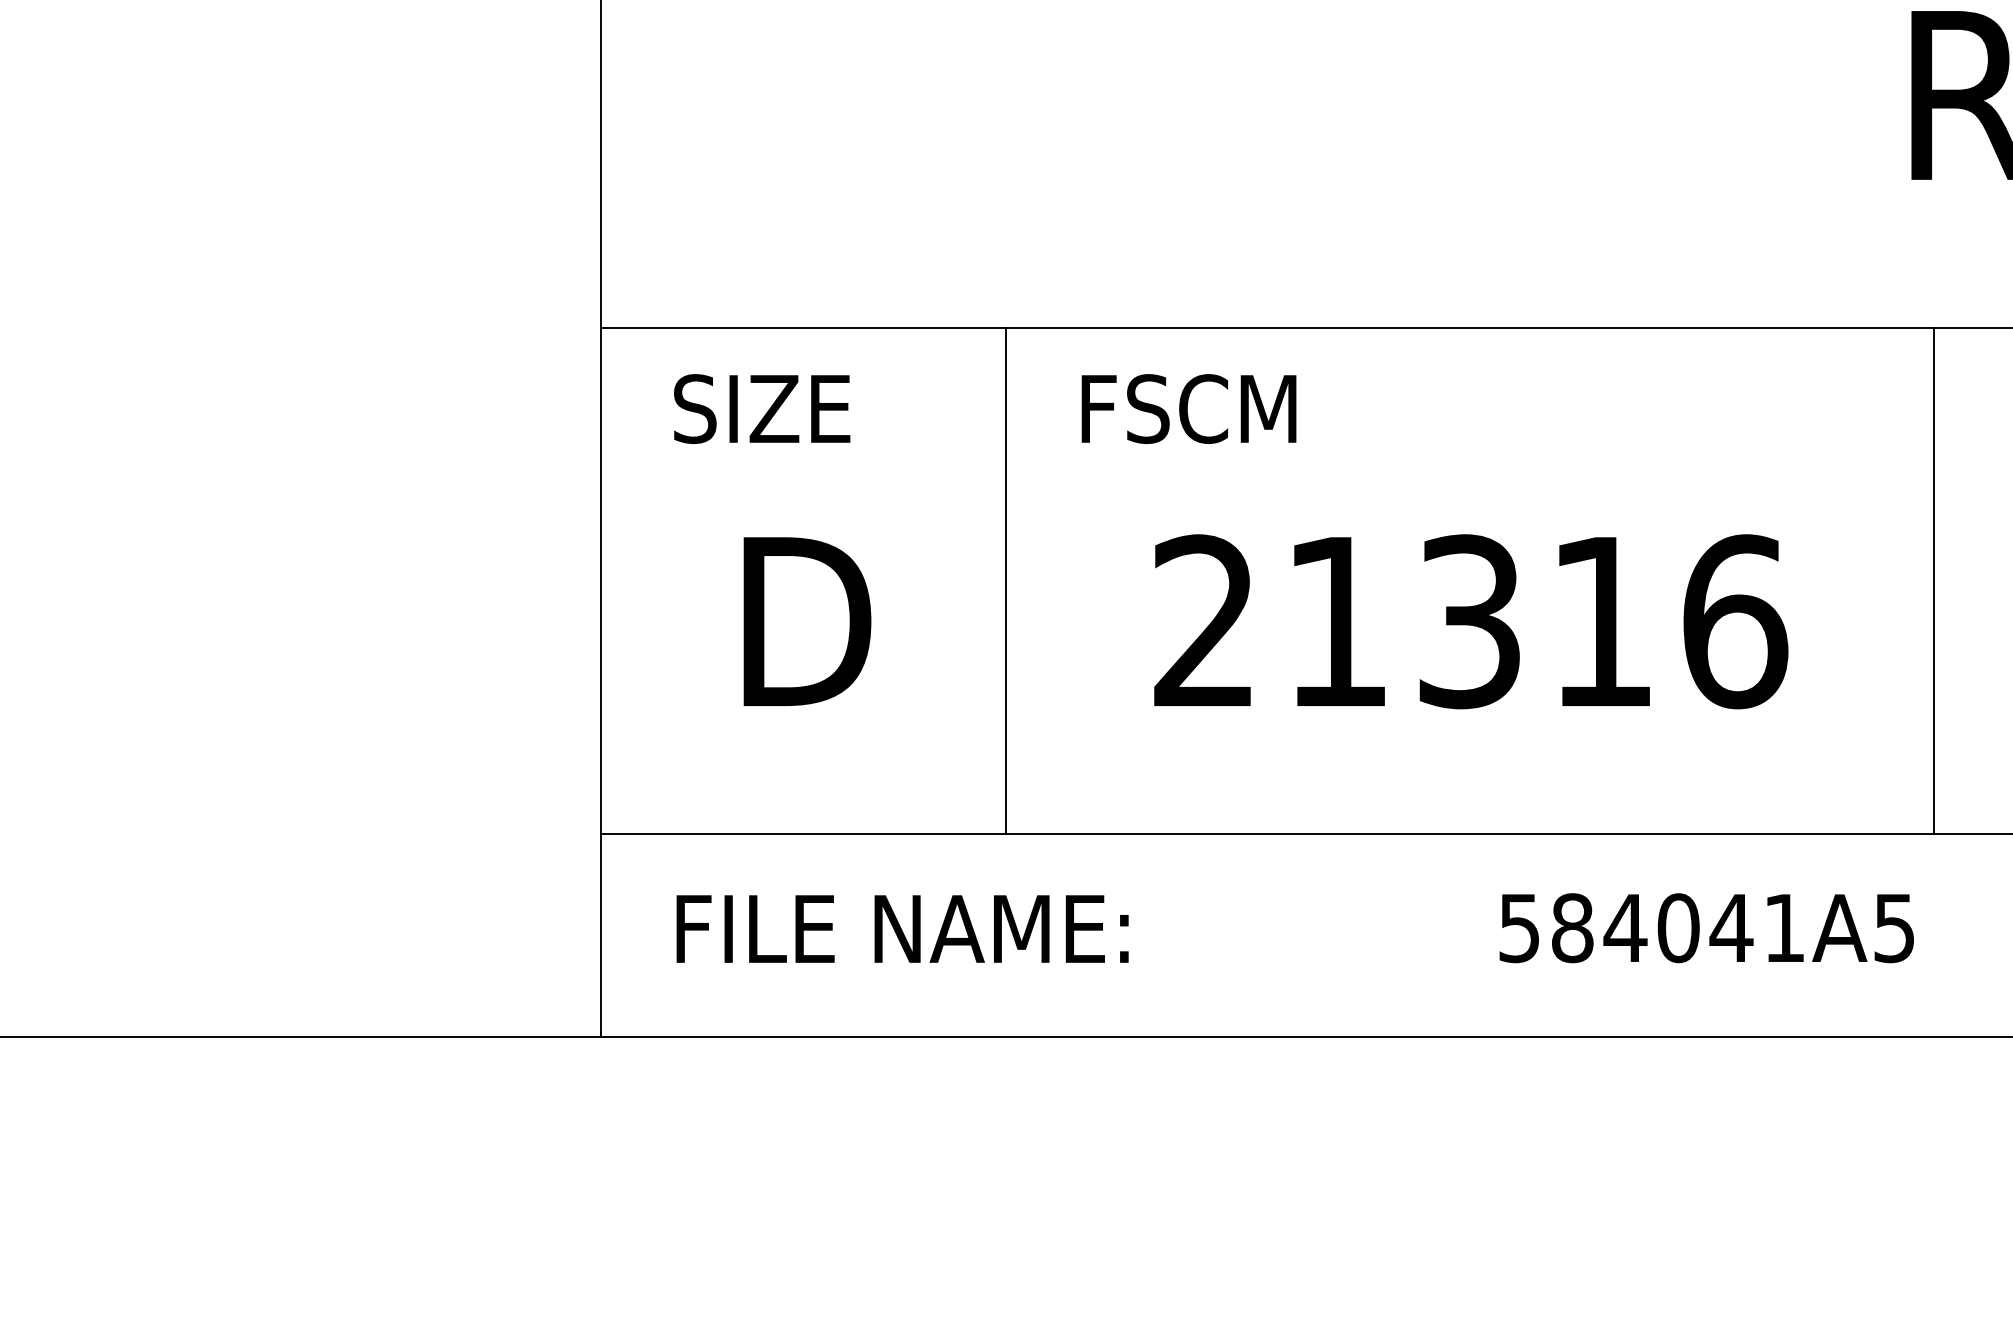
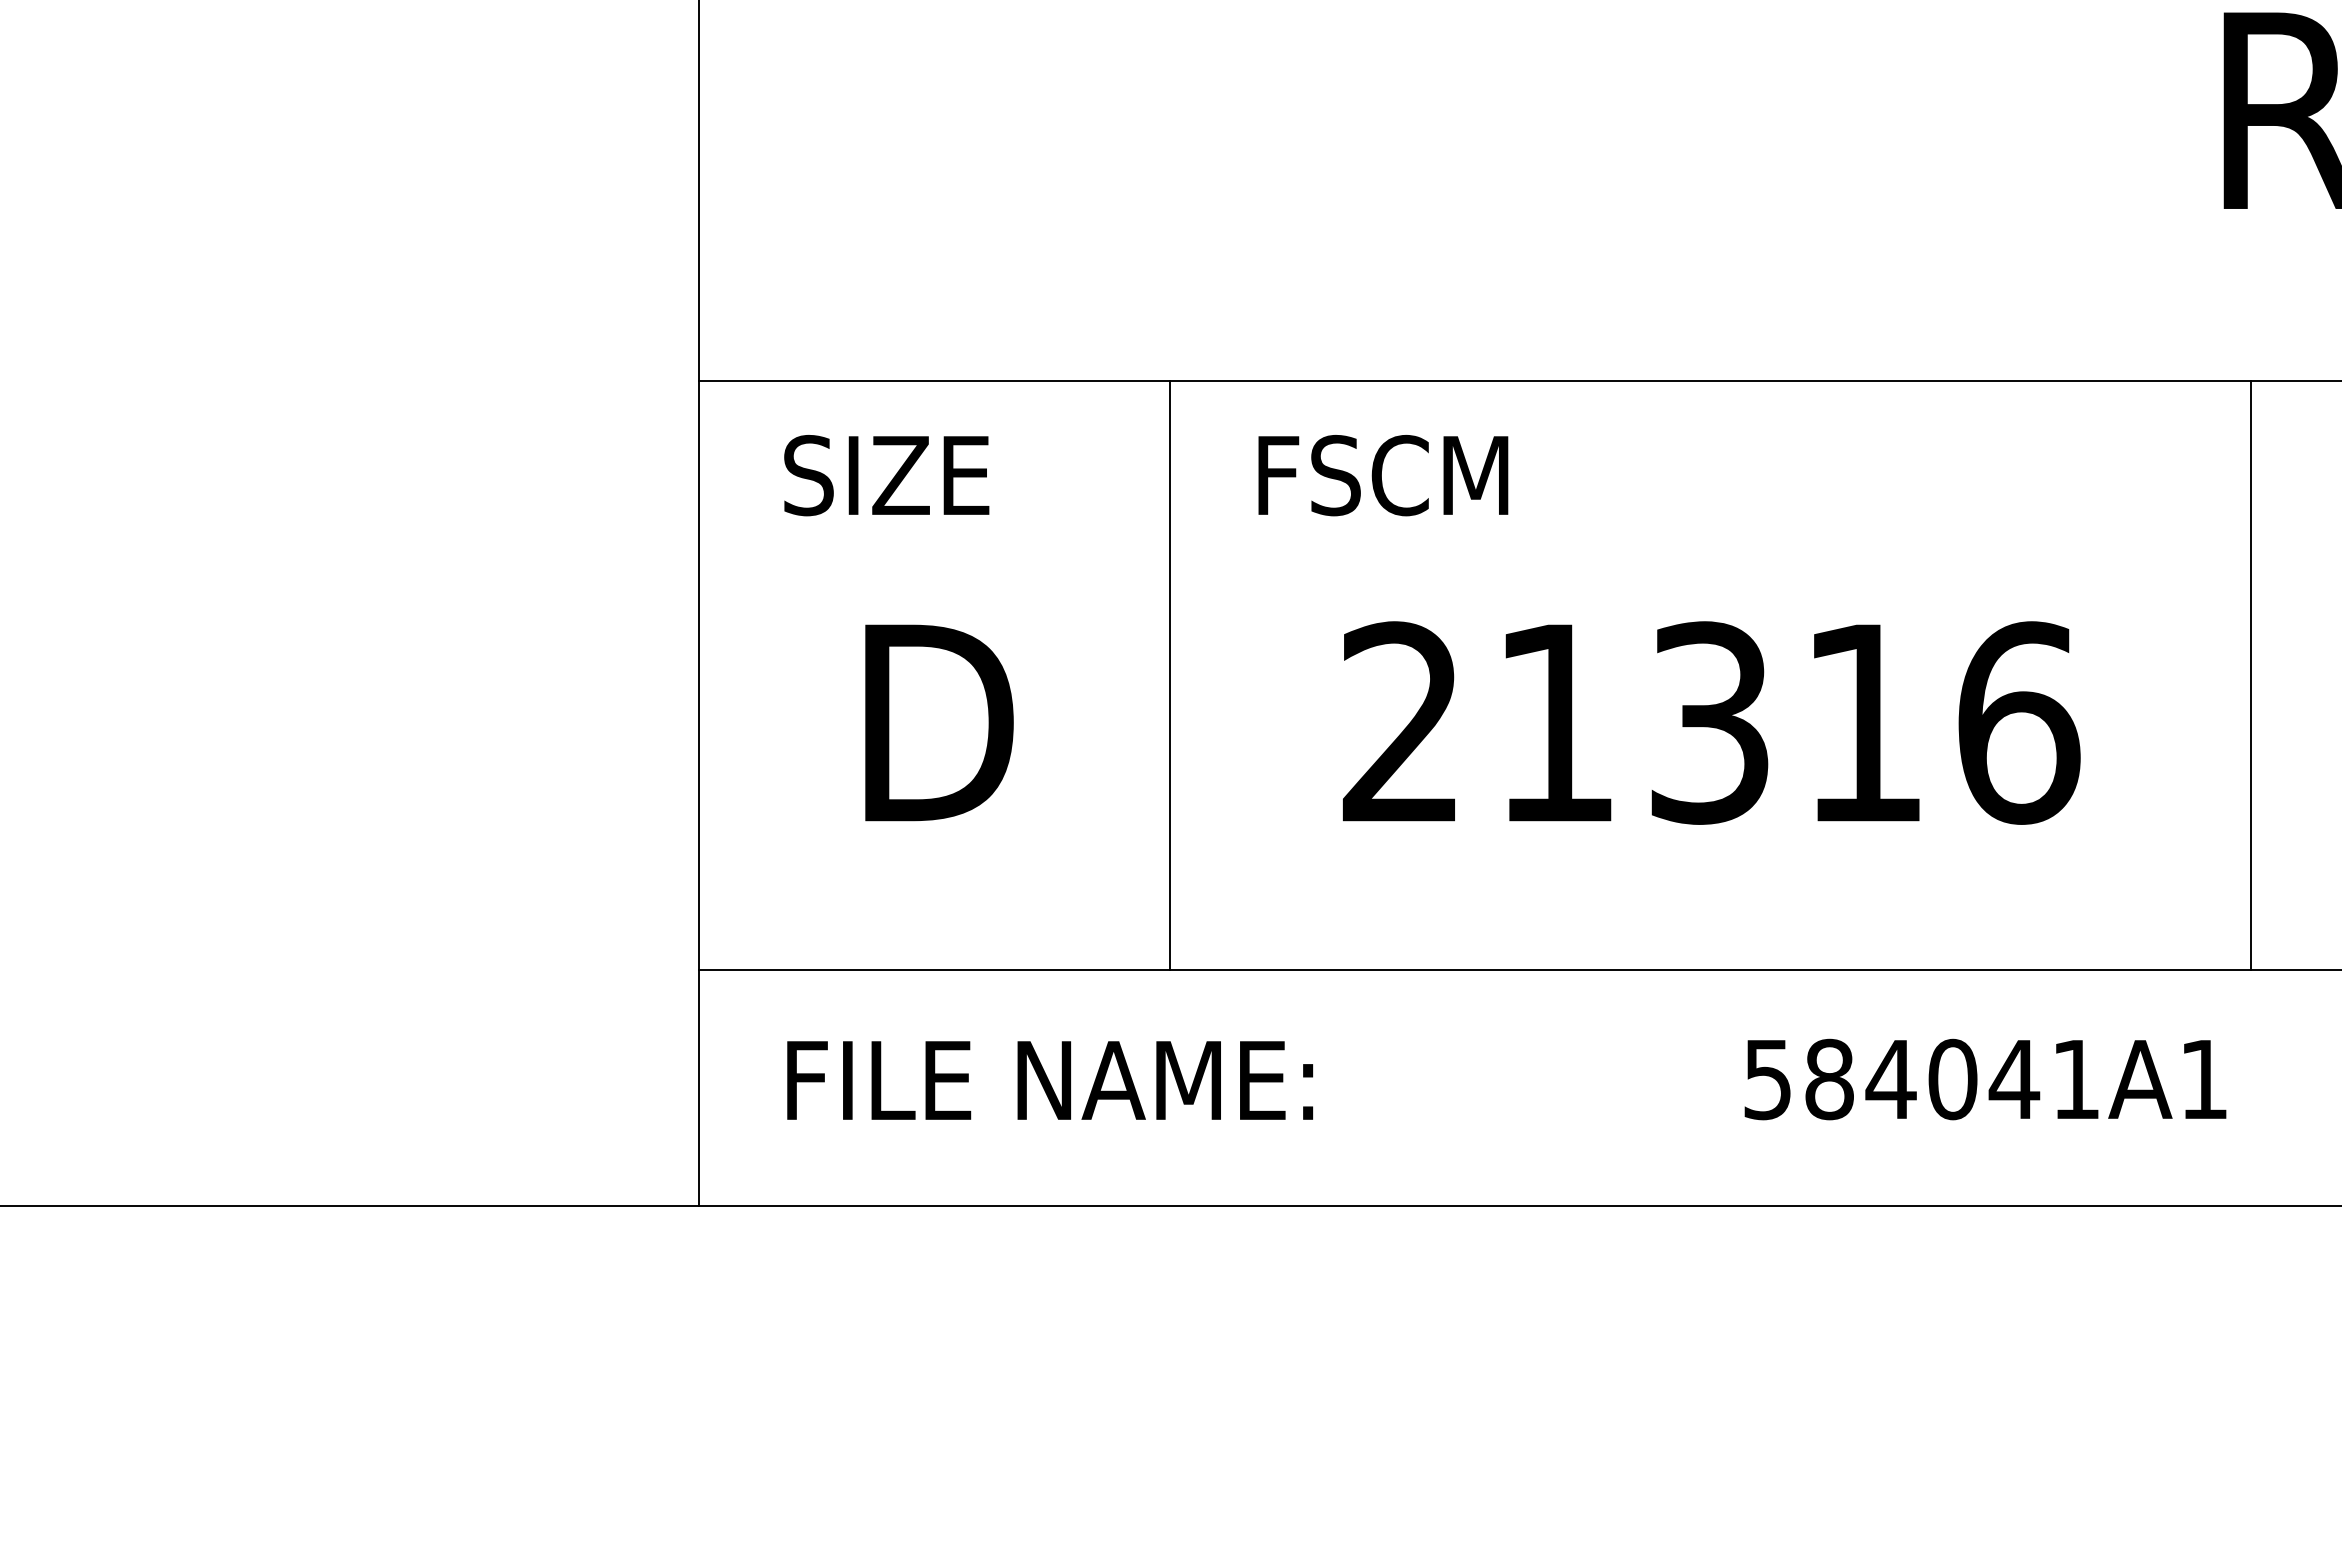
text: (1894, 929) -> (2203, 1080), 584041A5 -> 584041A1

